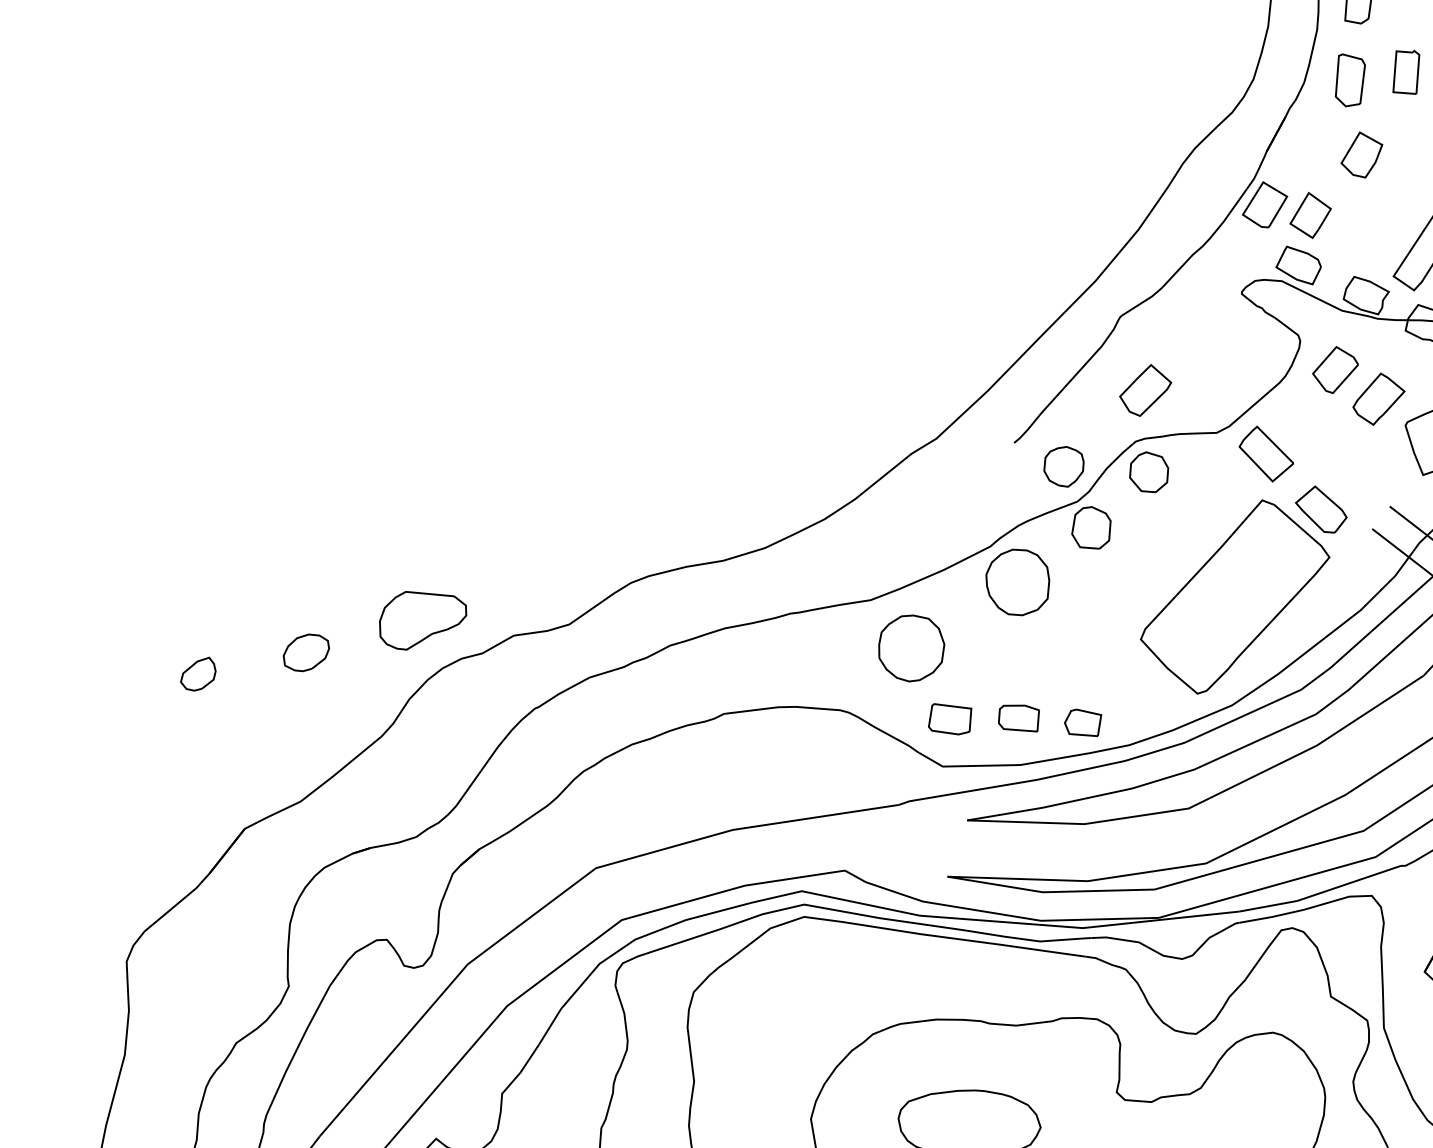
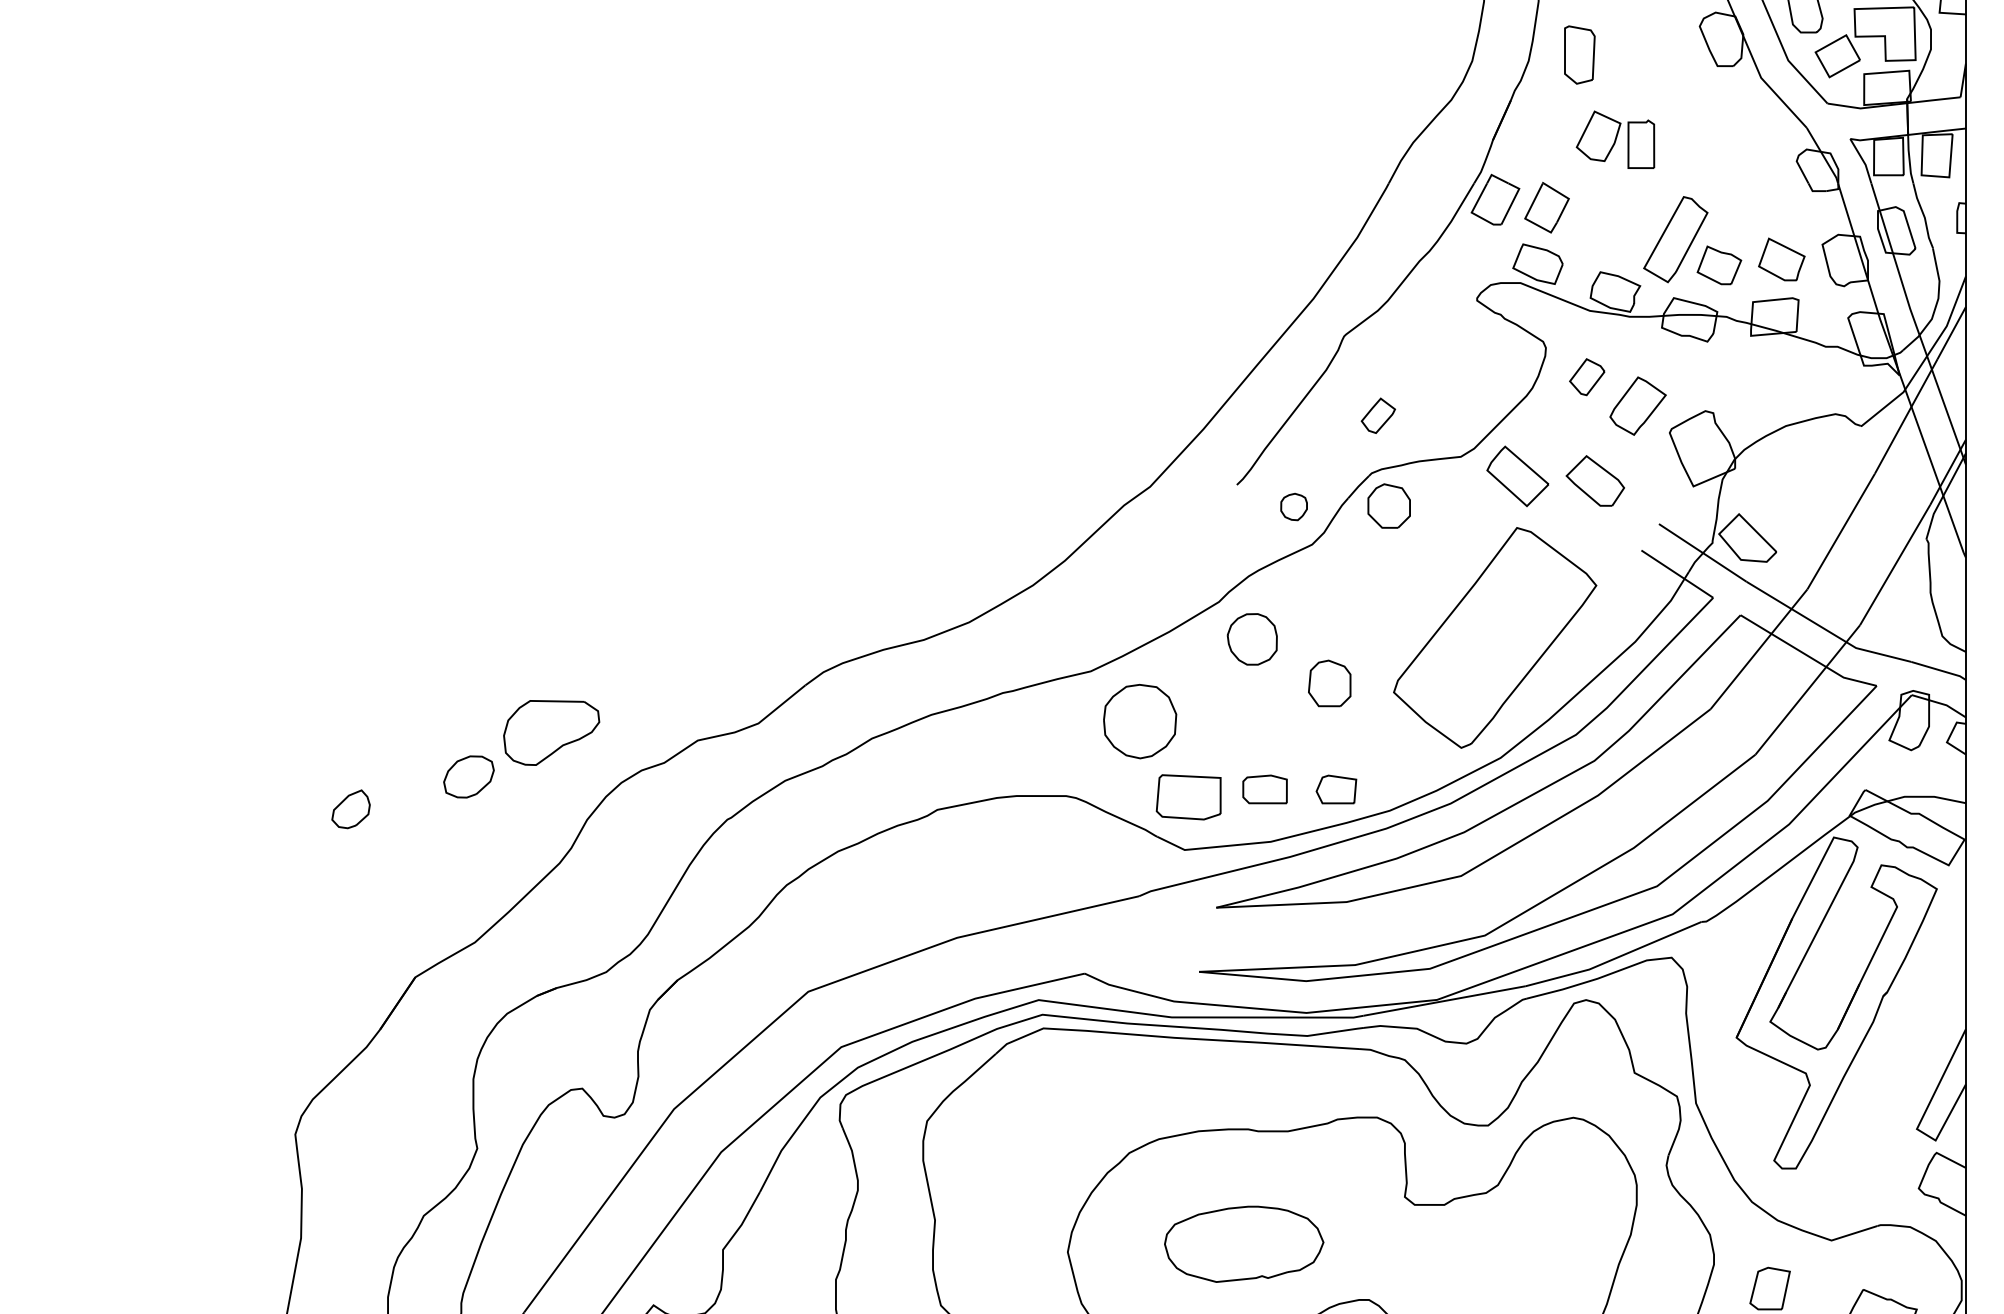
part: (1406, 71) -> (1641, 143), moved
part: (1334, 369) -> (1586, 376), size x0.7
part: (1145, 390) -> (1378, 415), size x0.6
part: (1063, 466) -> (1293, 506), size x0.6
part: (1320, 508) -> (1594, 480), moved
part: (1091, 527) -> (1329, 683), moved
part: (1017, 582) -> (1252, 639), size x0.7
part: (422, 621) -> (551, 732), moved
part: (949, 718) -> (1188, 796), size x1.4

